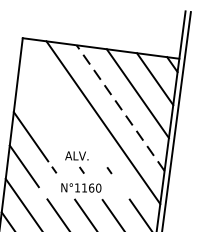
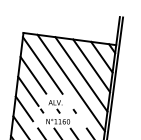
line: (54, 93) -> (42, 65), added
line: (120, 108) -> (81, 74), dashed -> solid
line: (39, 109) -> (33, 75), added

